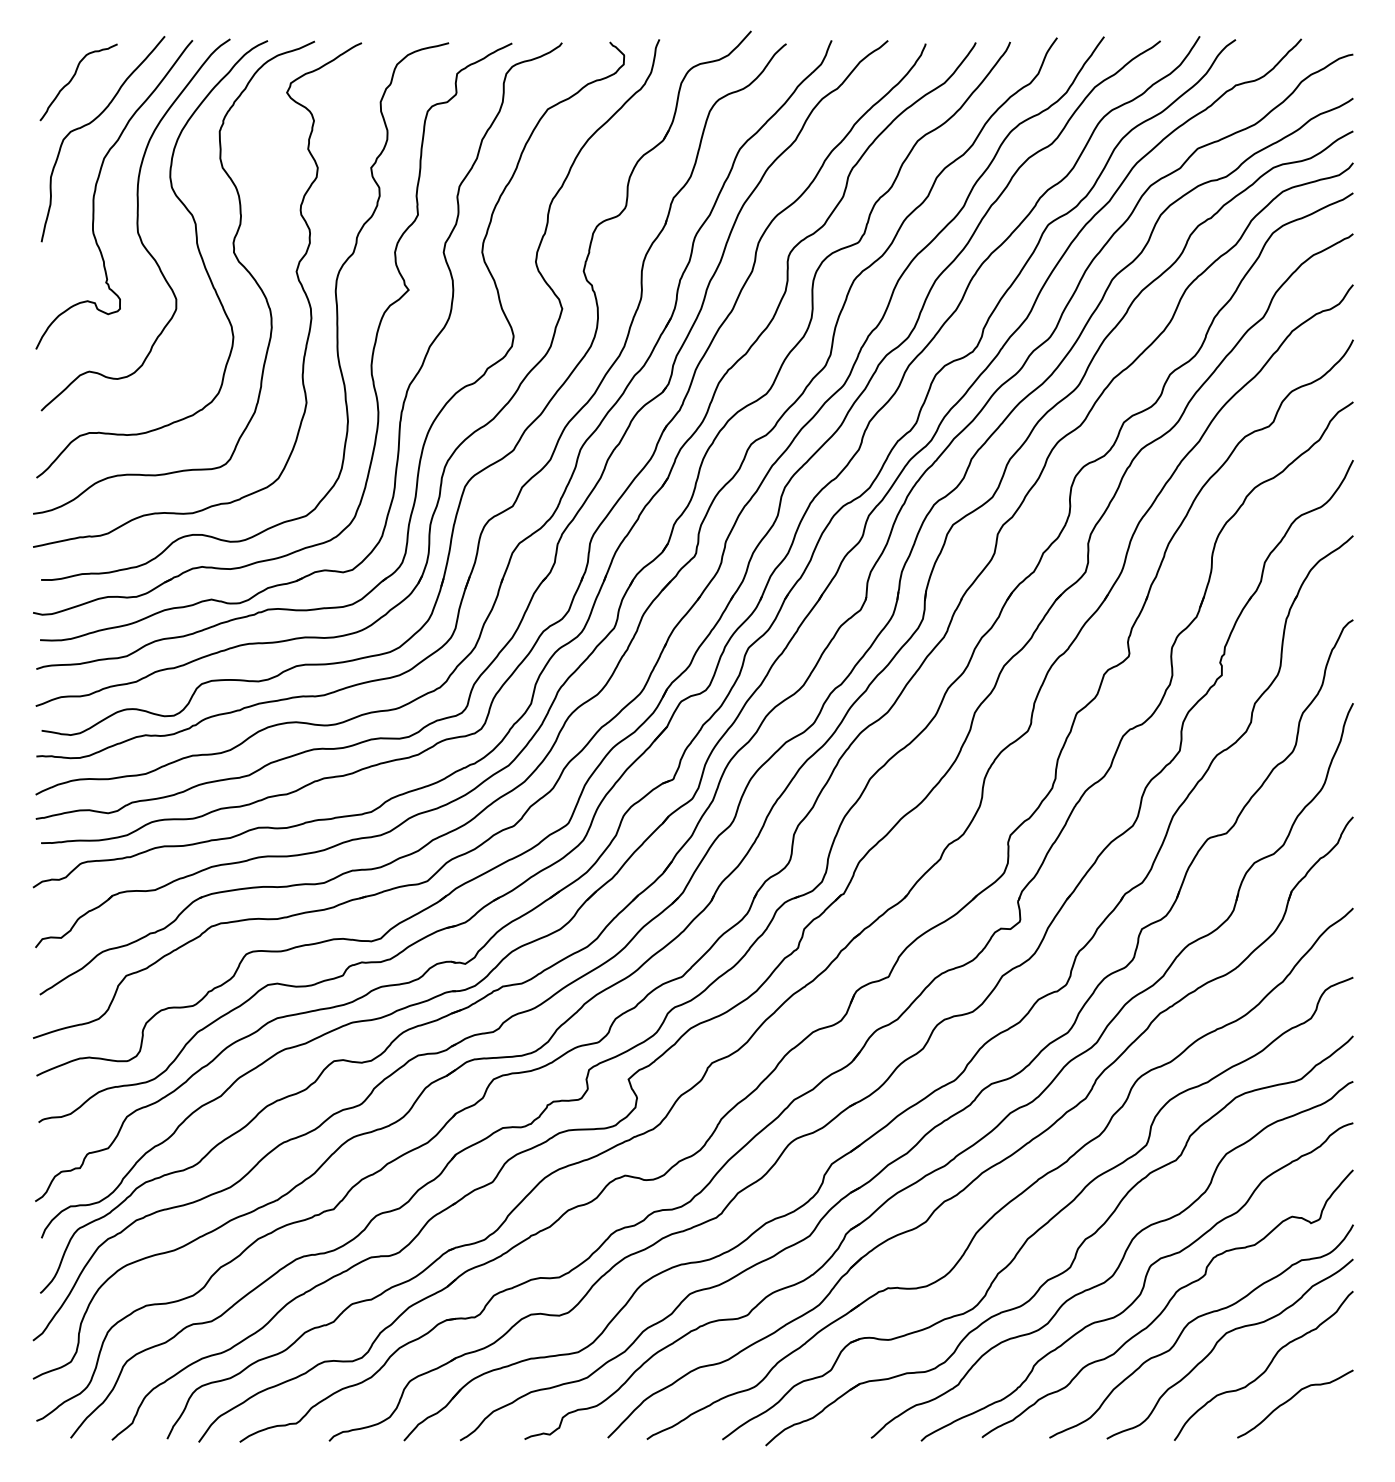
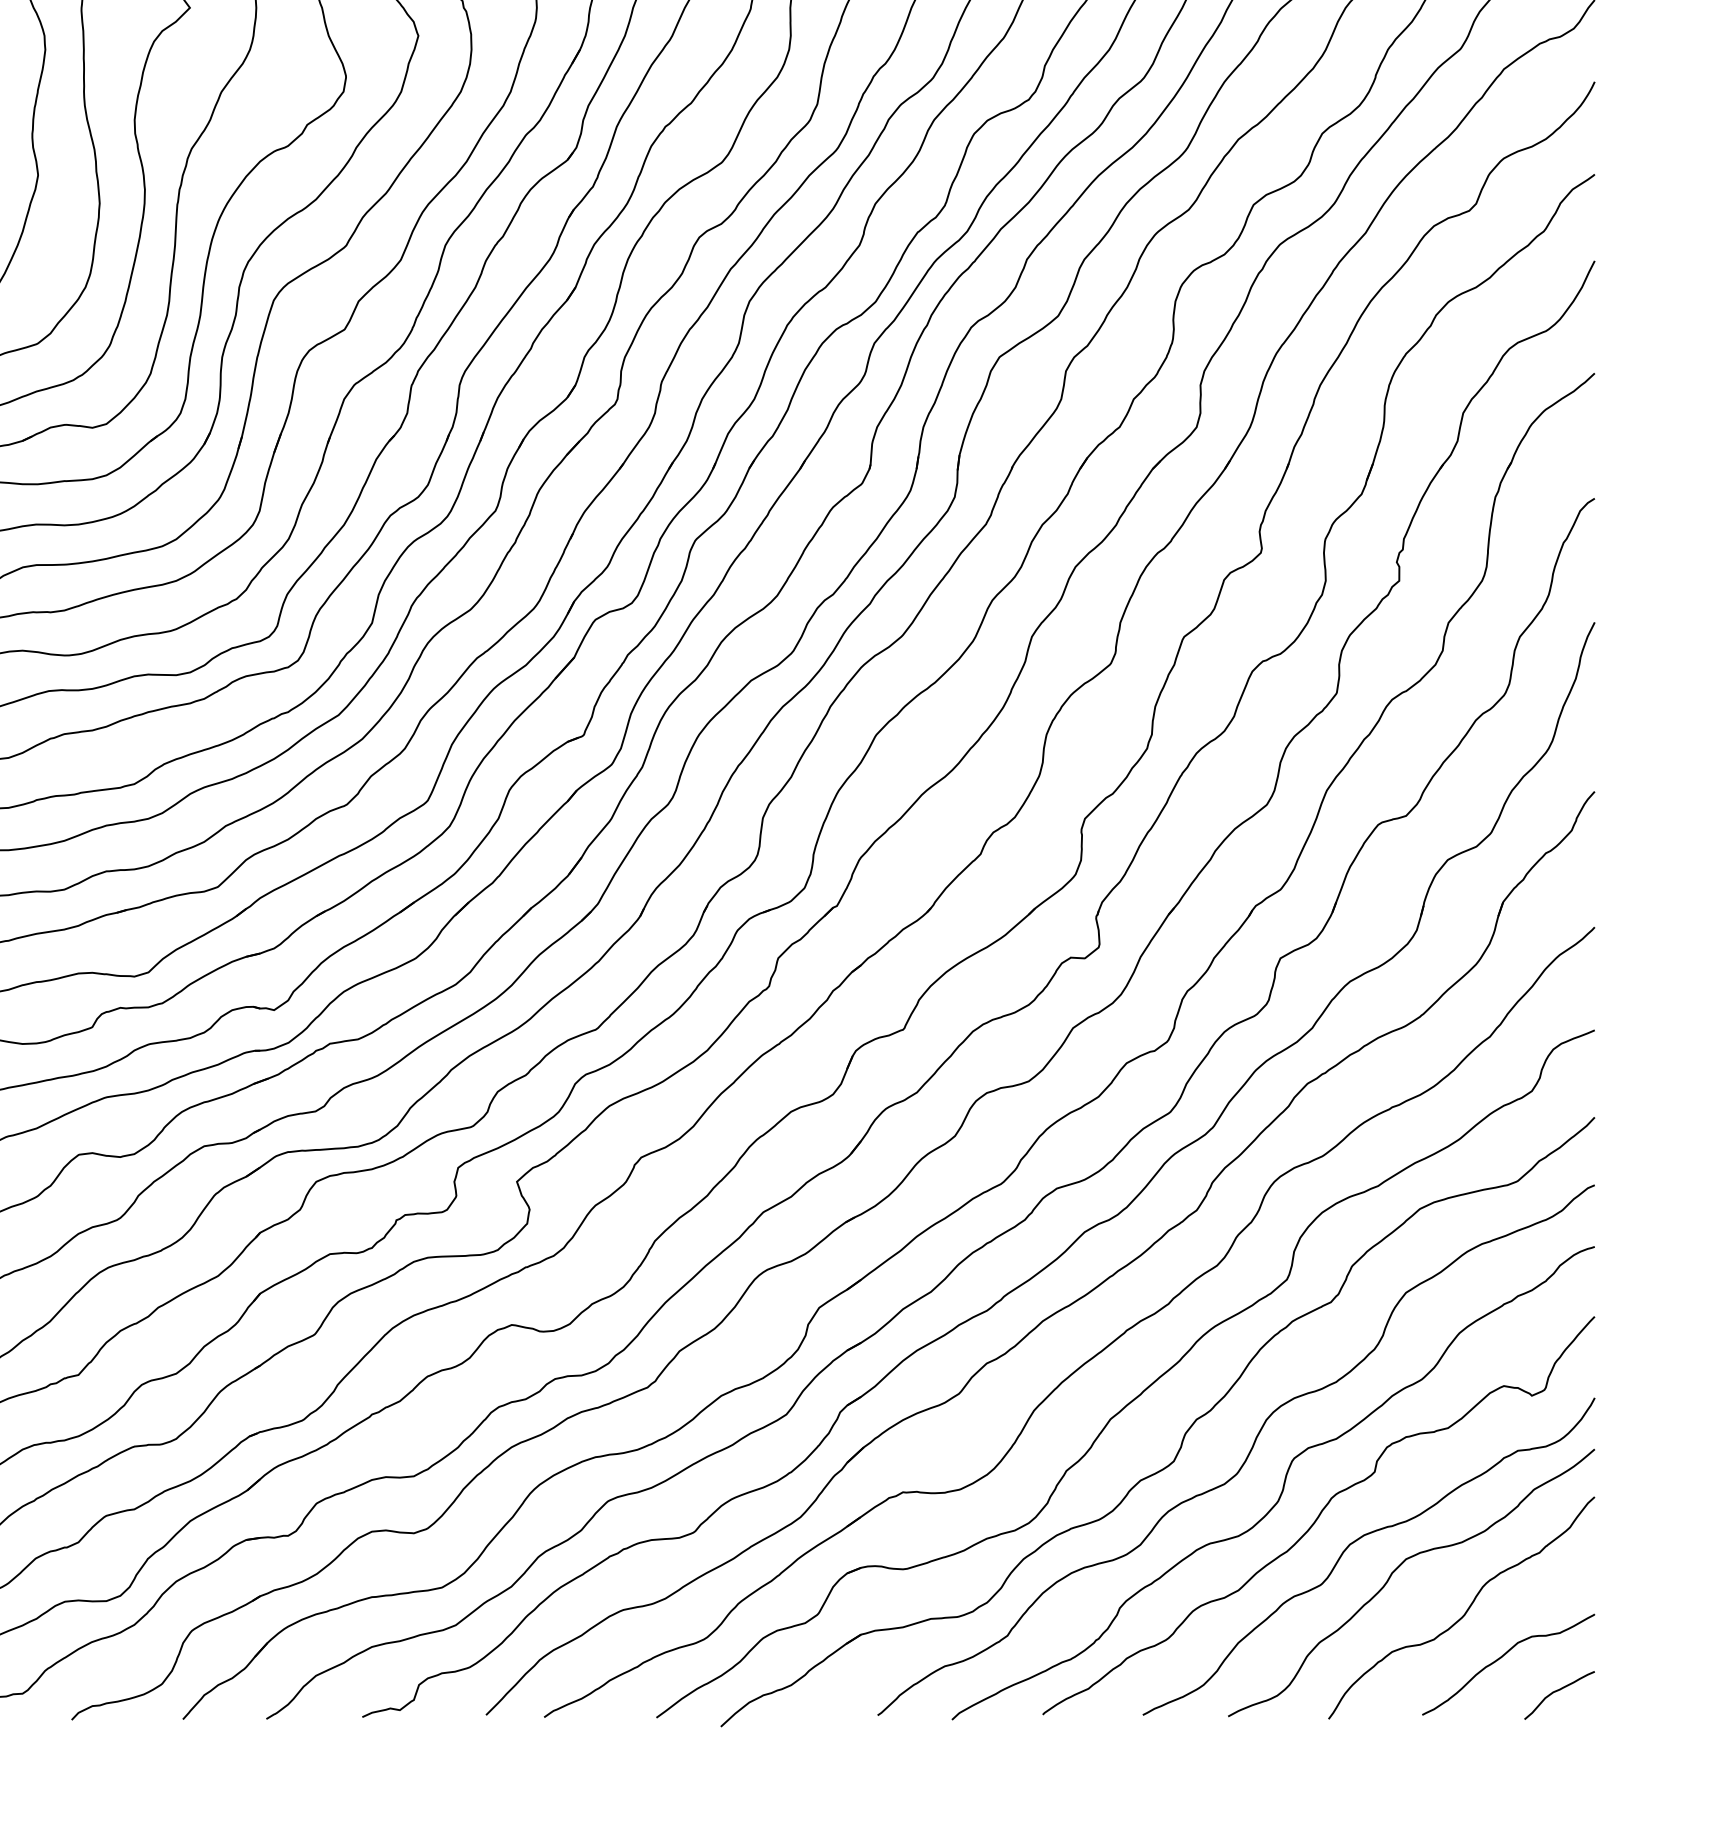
curve: (1328, 1422) -> (1557, 1692), added

